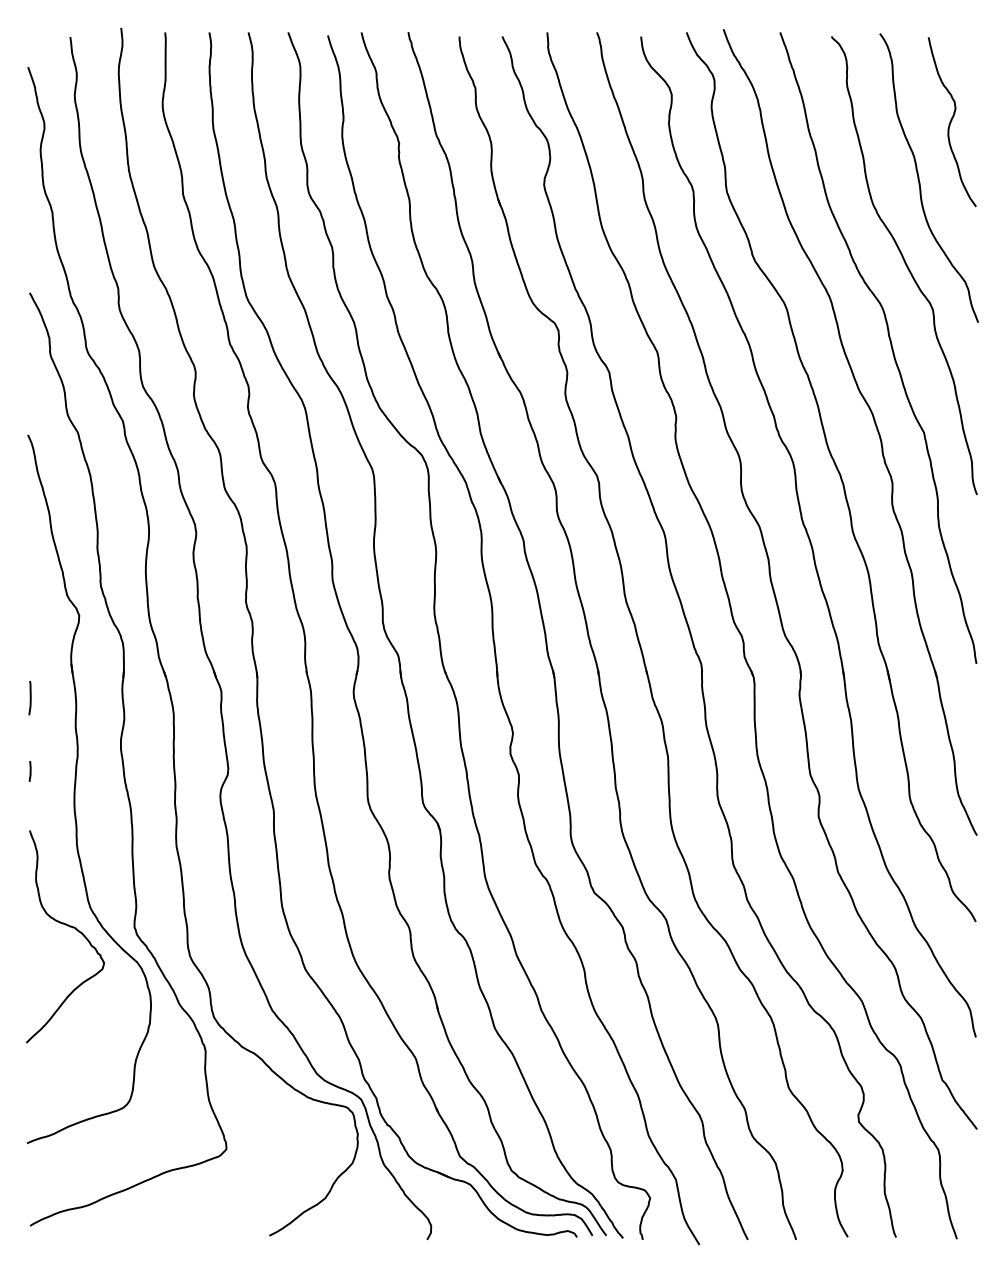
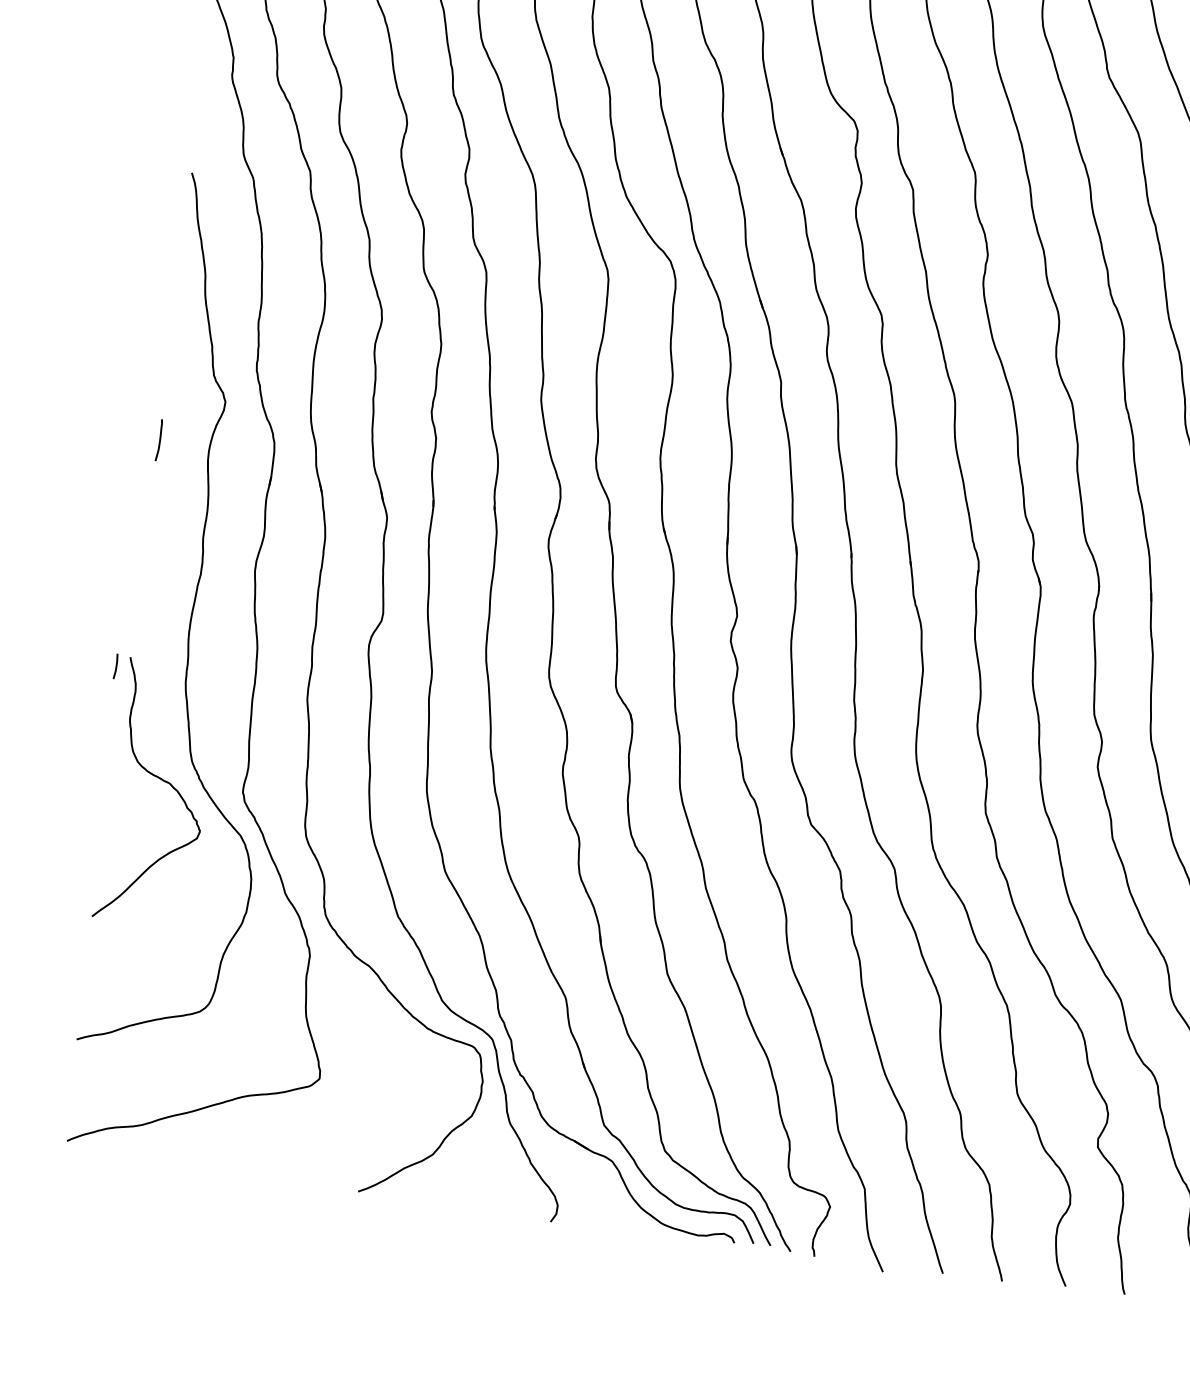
line: (29, 698) -> (158, 440), moved
line: (29, 771) -> (115, 666), moved

